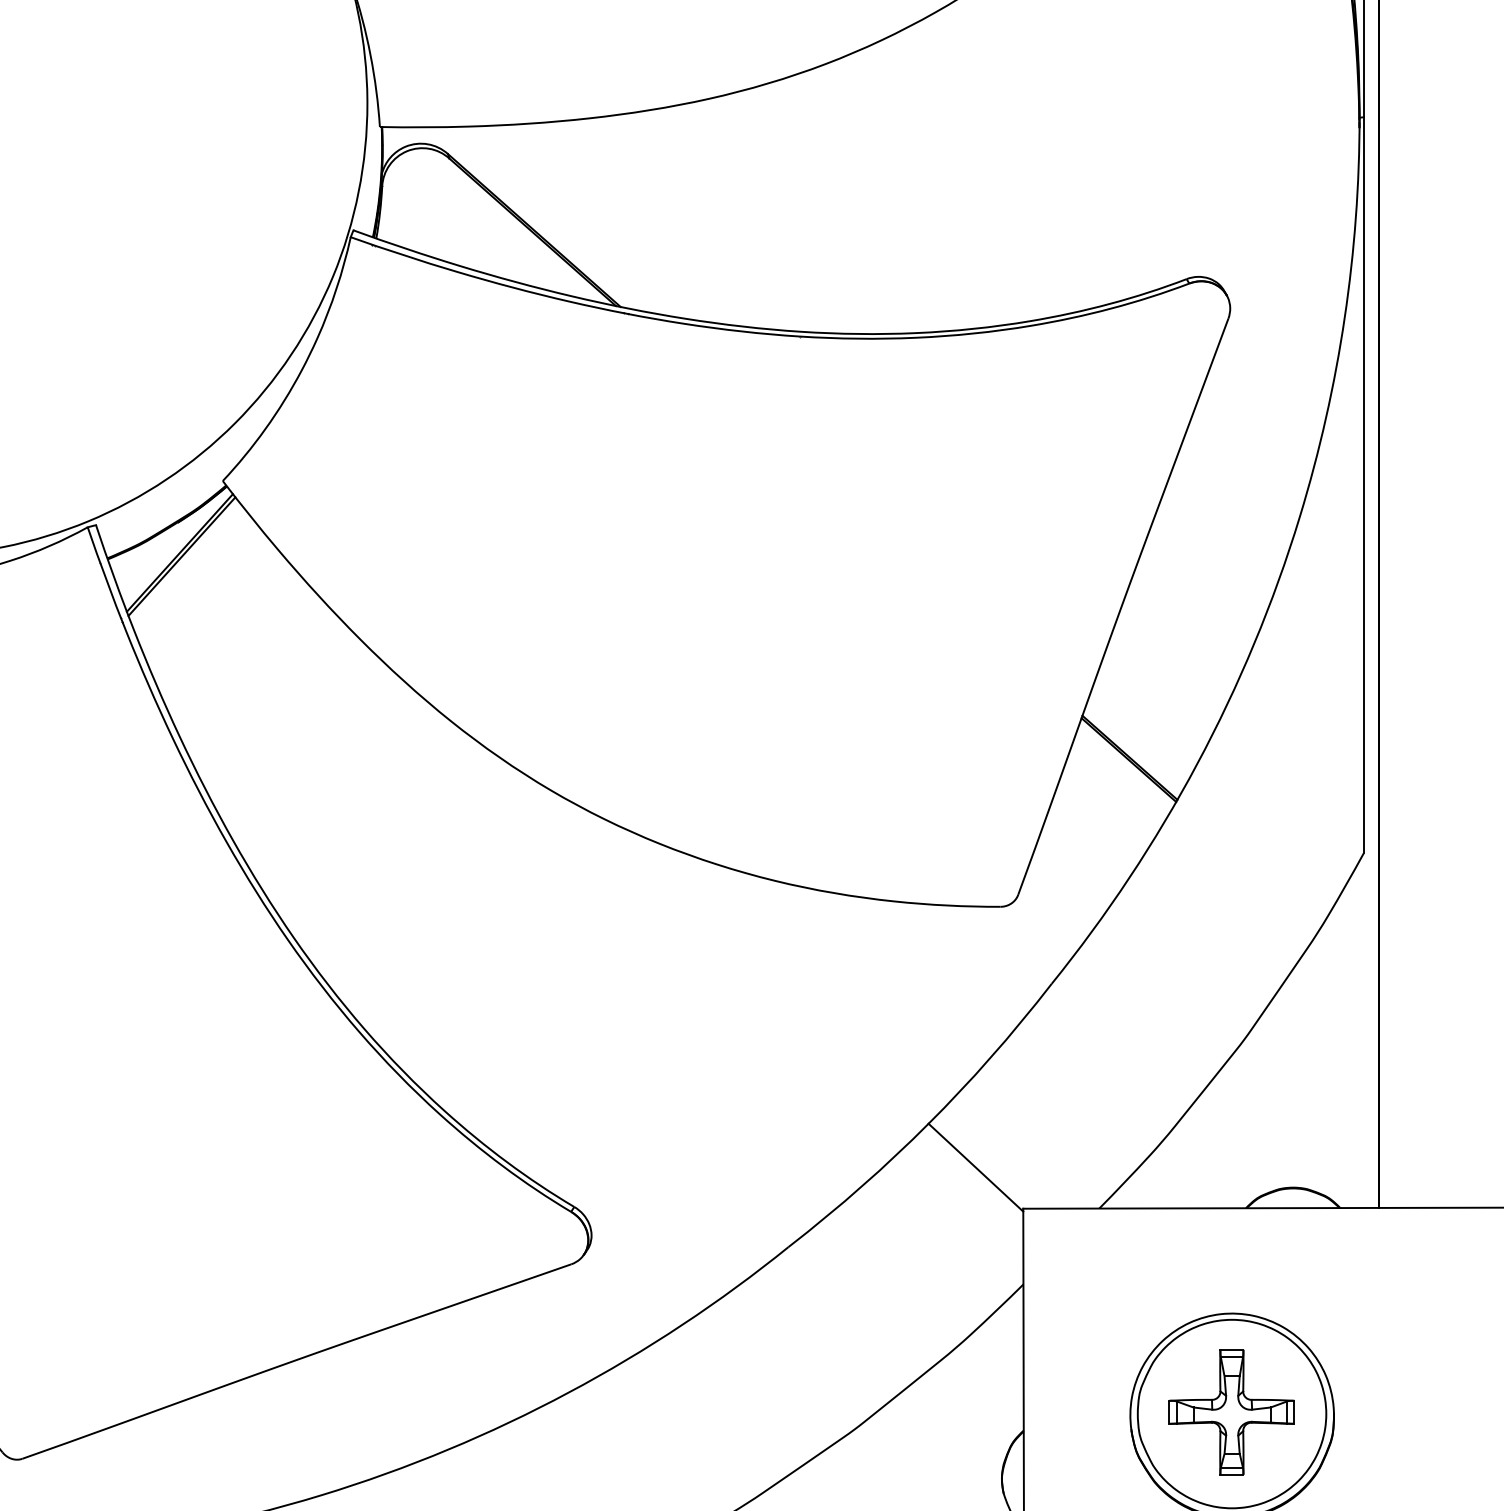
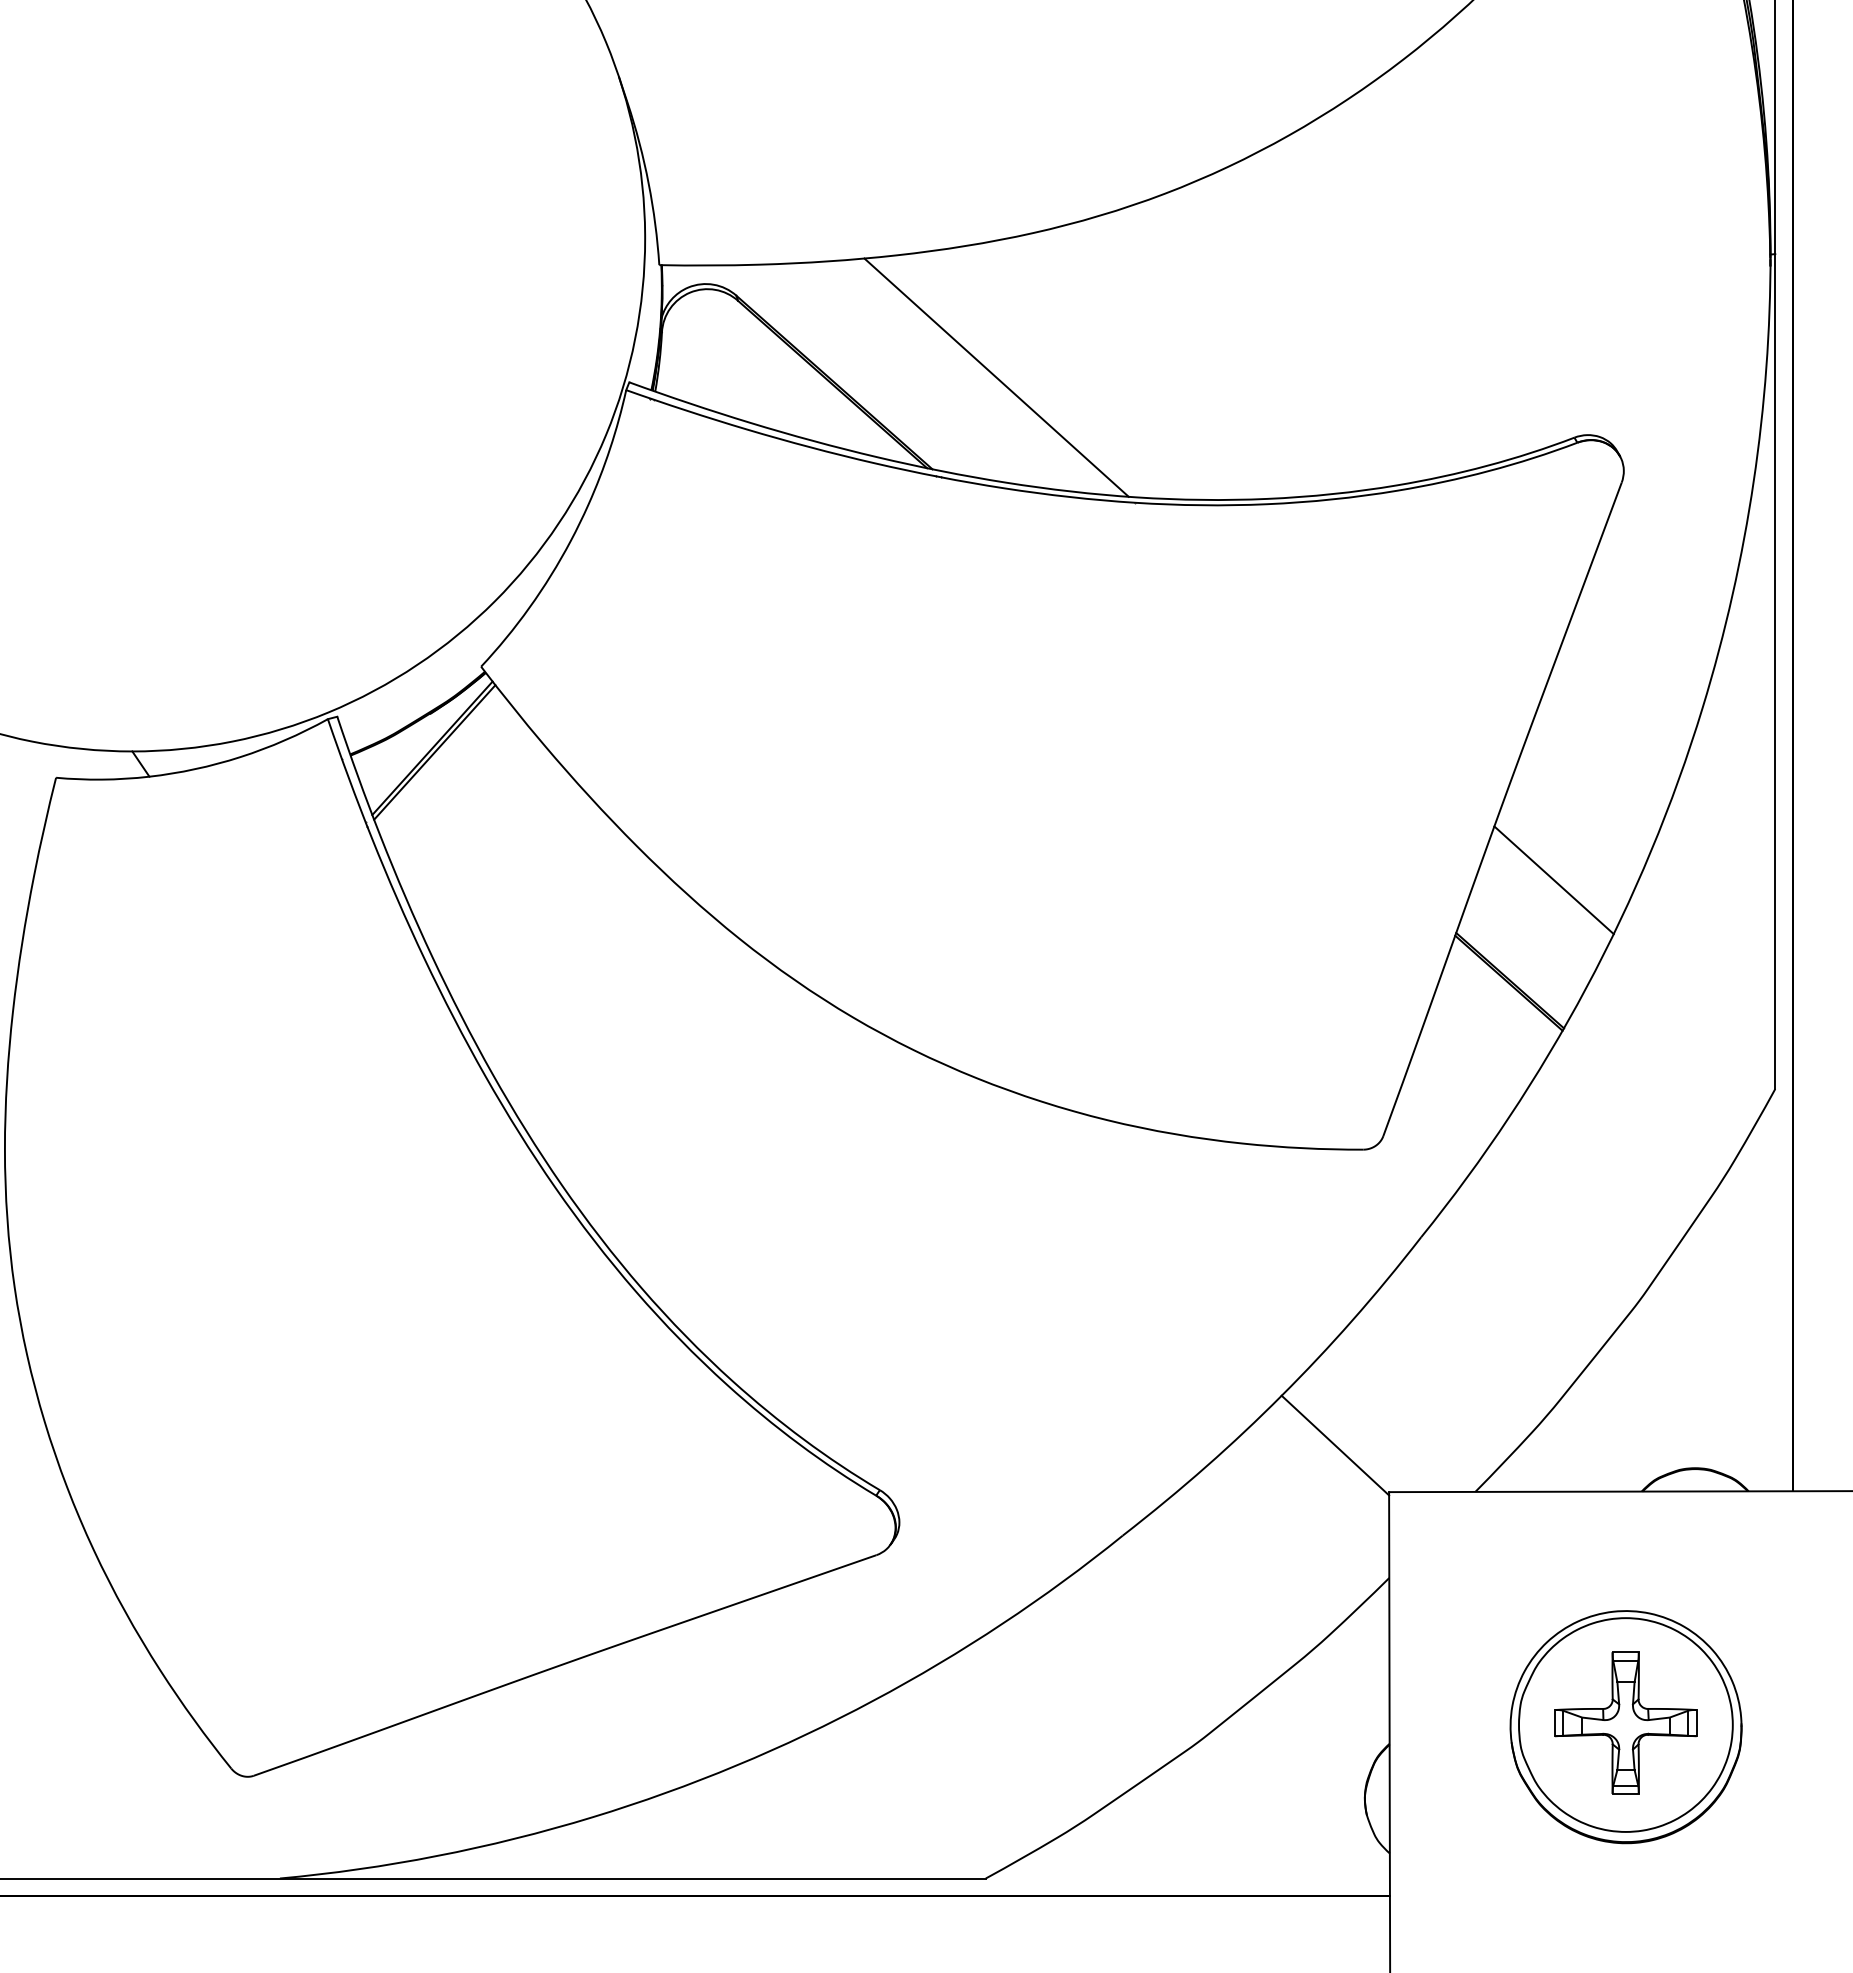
line: (677, 226) -> (996, 377), added
line: (1168, 669) -> (1553, 880), added

